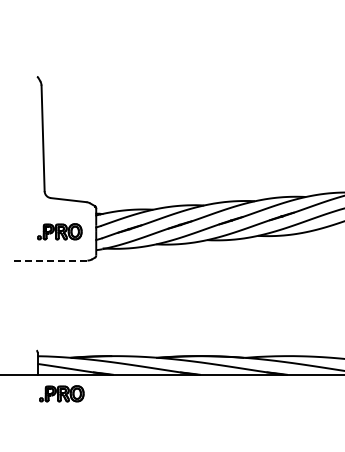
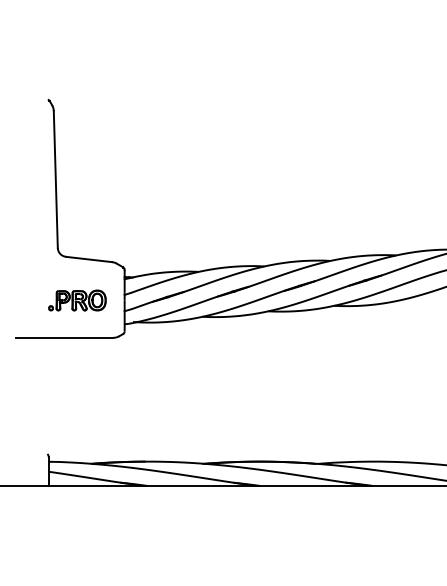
line: (49, 260) -> (64, 337), dashed -> solid
part: (61, 393) -> (79, 510), removed

